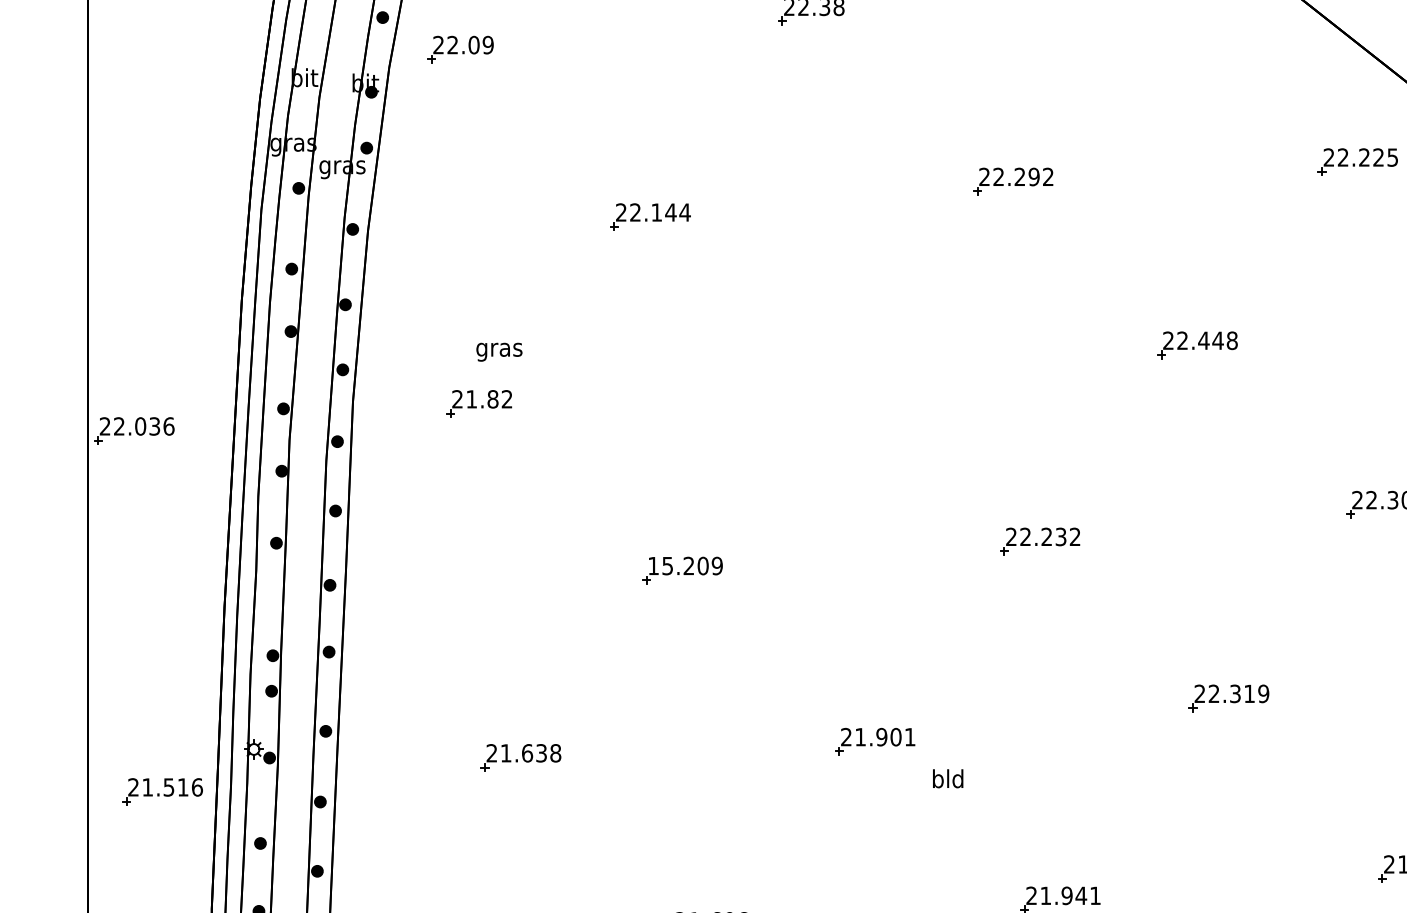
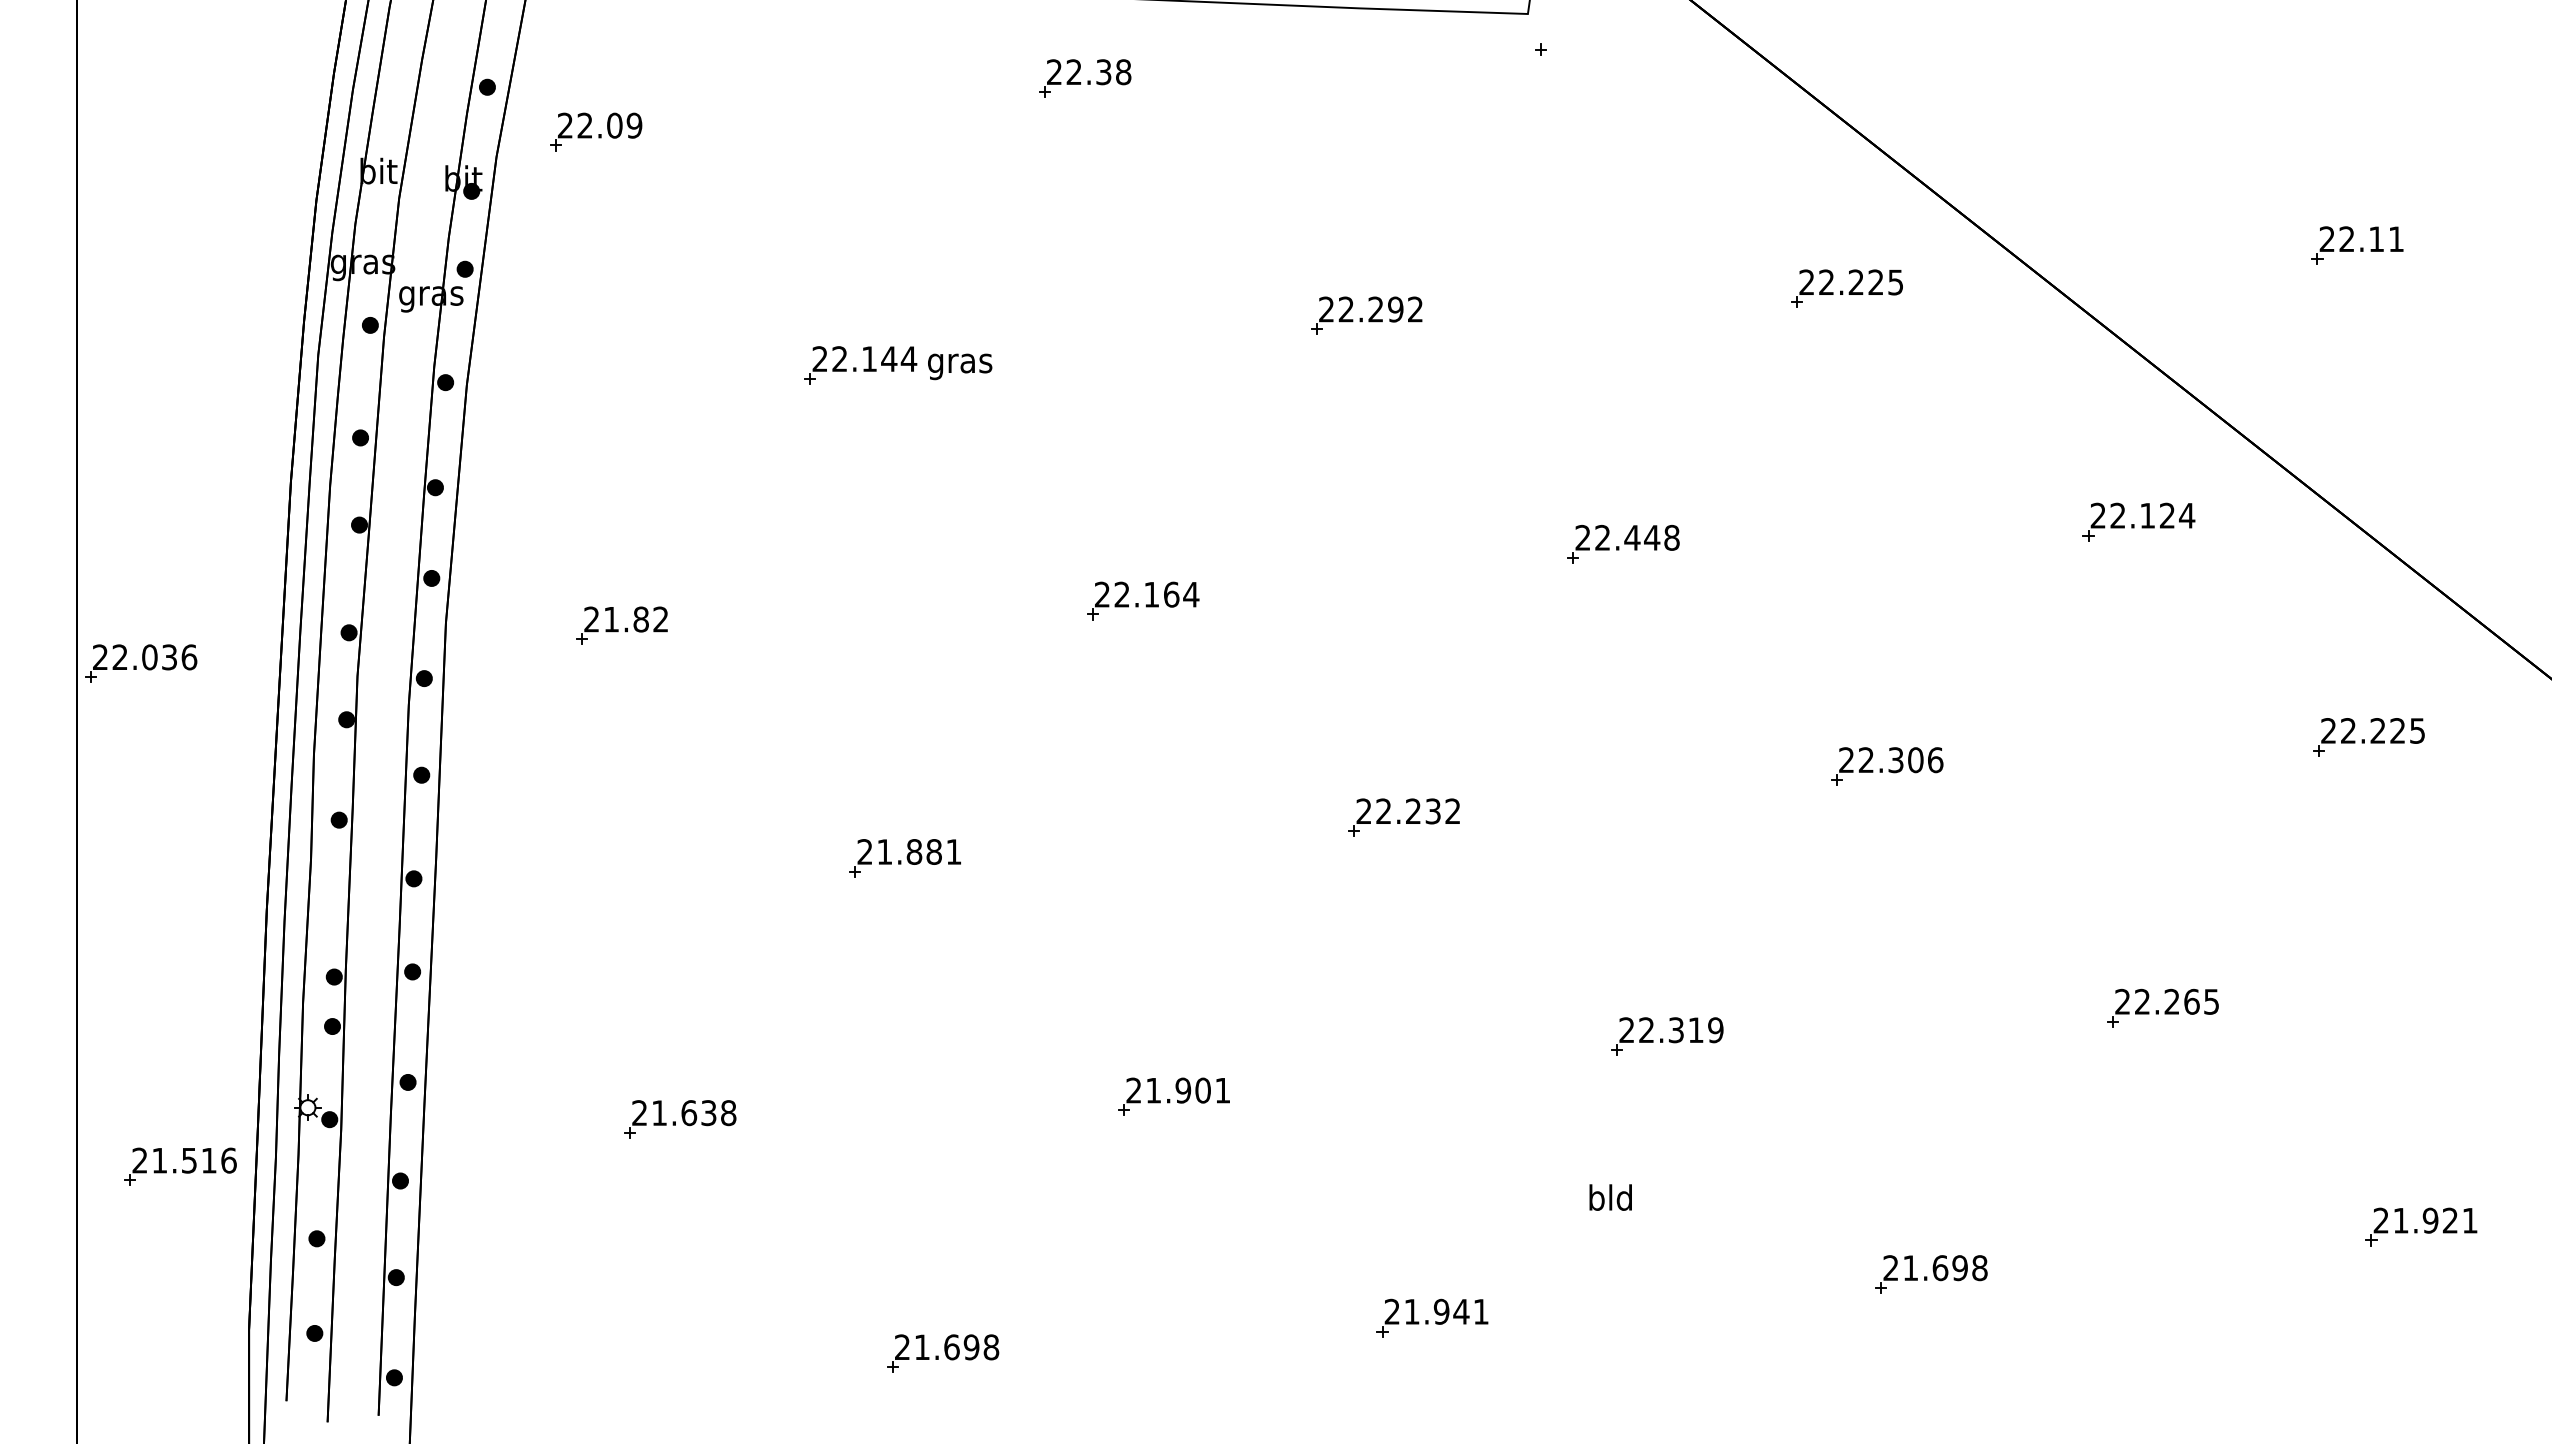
text: (499, 351) -> (960, 366), moved
part: (853, 385) -> (1143, 600), added
text: (685, 565) -> (909, 851), 15.209 -> 21.881
text: (947, 778) -> (1610, 1197), moved

